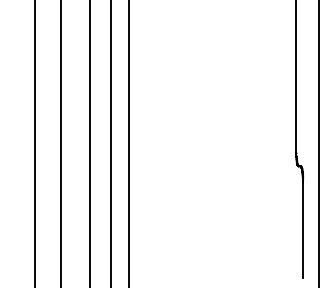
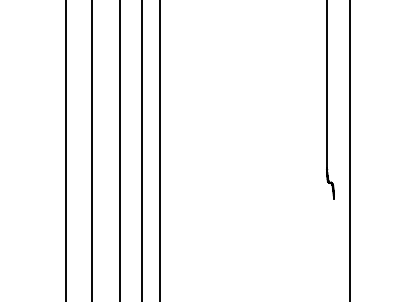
line: (302, 229) -> (333, 246), removed

